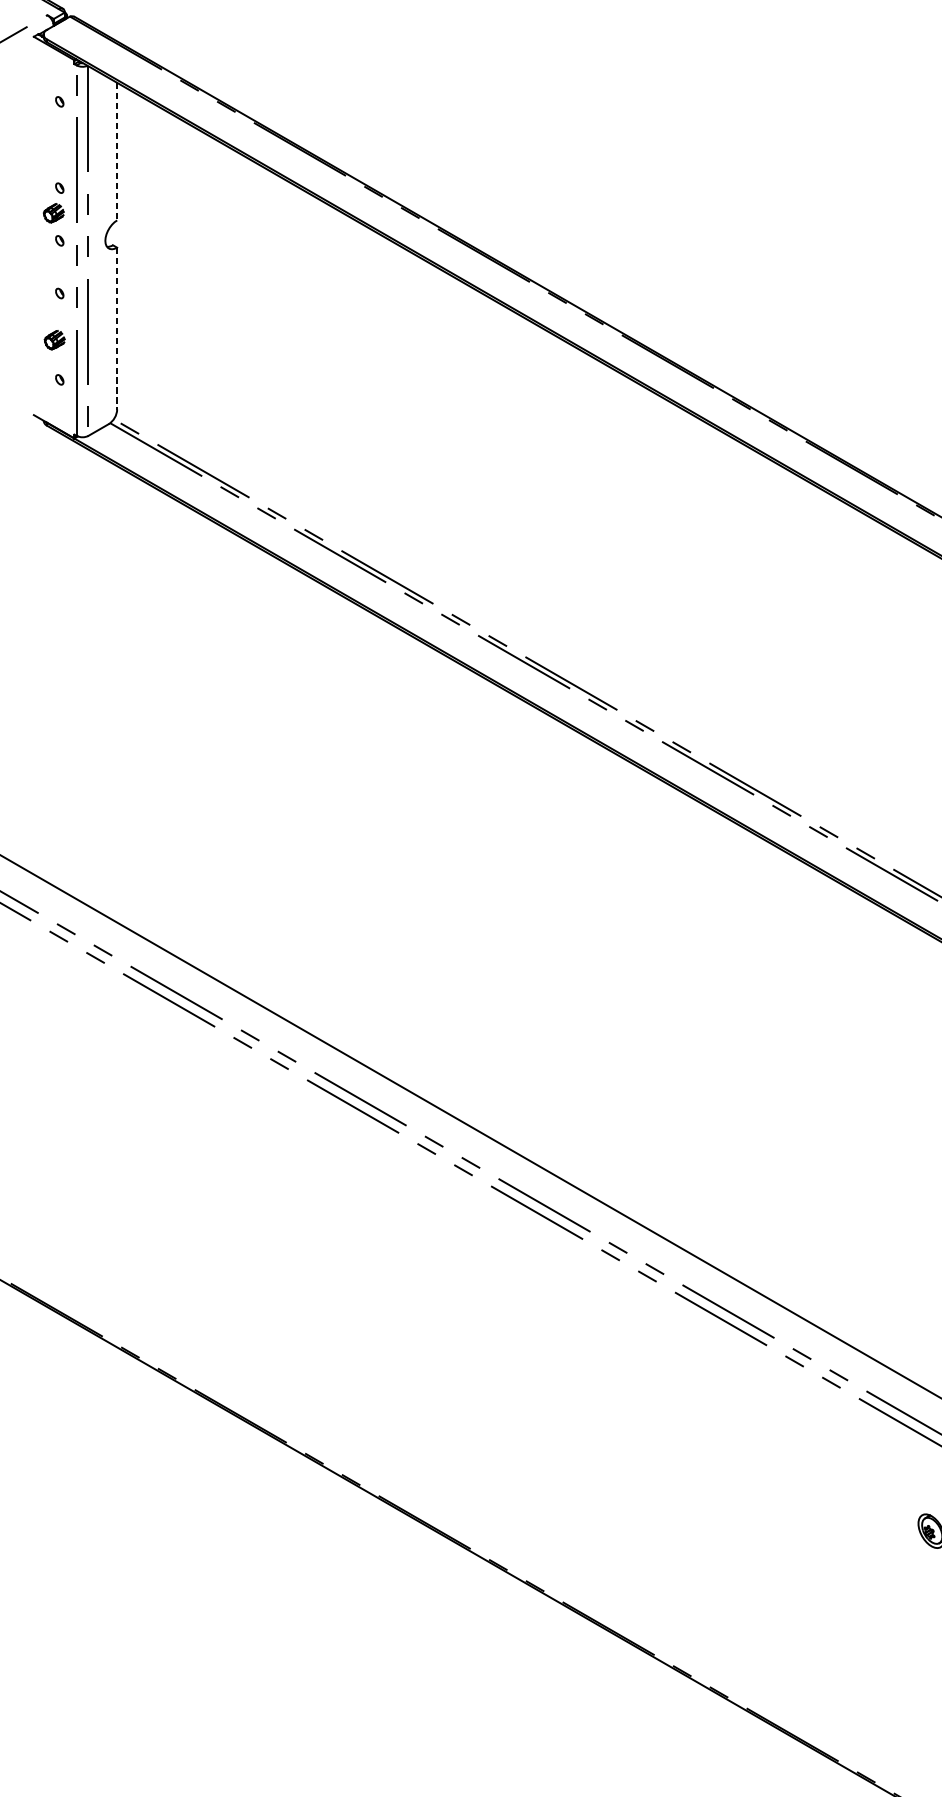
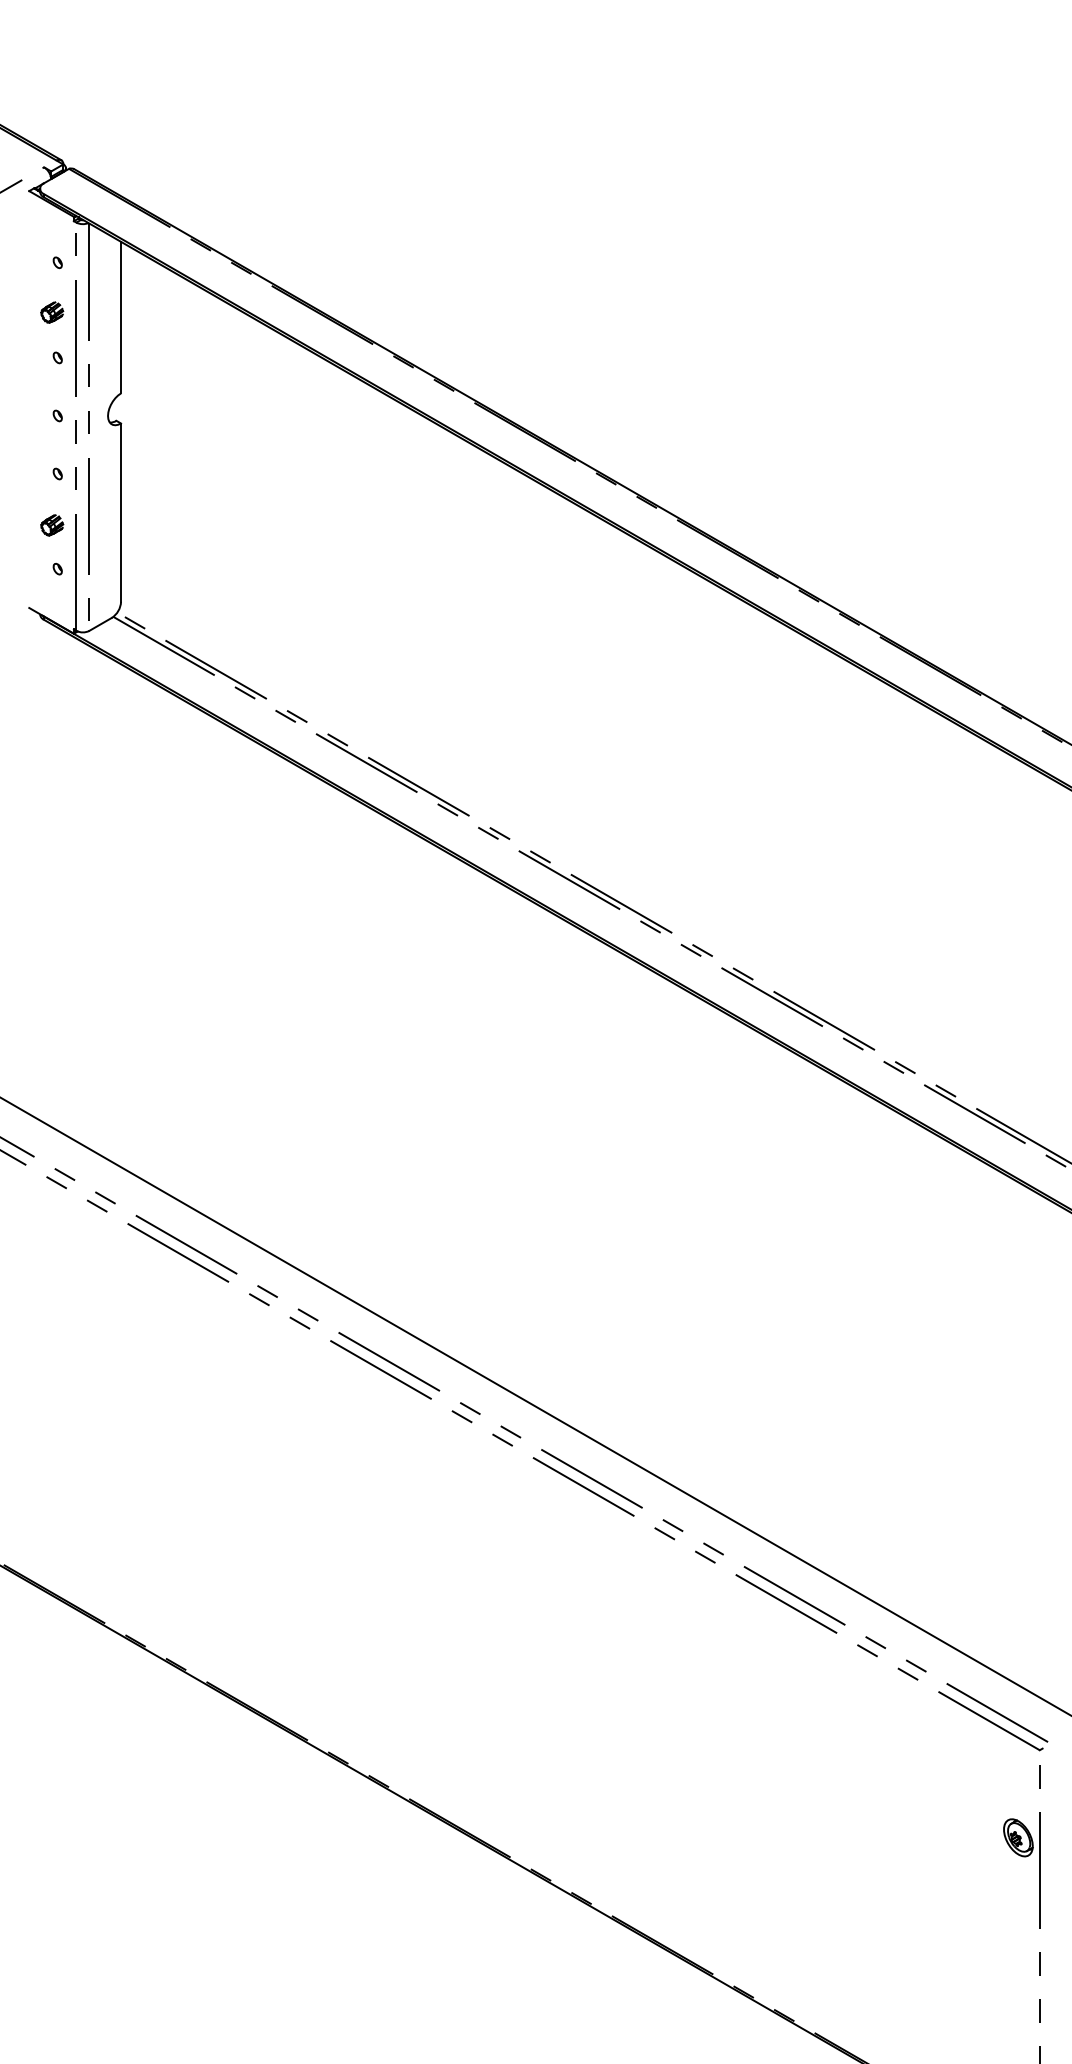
line: (117, 151) -> (121, 317), dashed -> solid
part: (54, 213) -> (52, 312), moved
line: (117, 329) -> (121, 513), dashed -> solid

